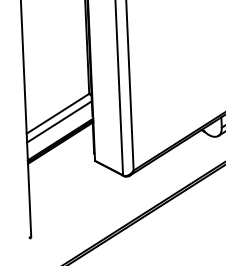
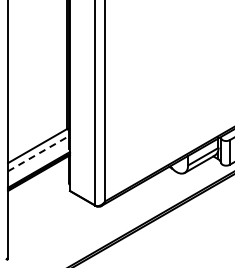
line: (60, 121) -> (39, 153), solid -> dashed

